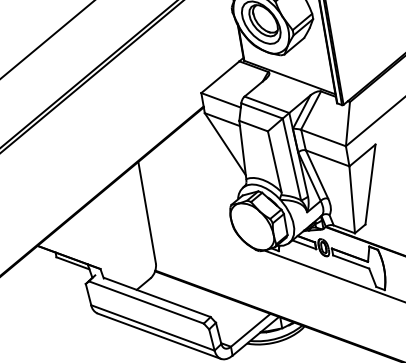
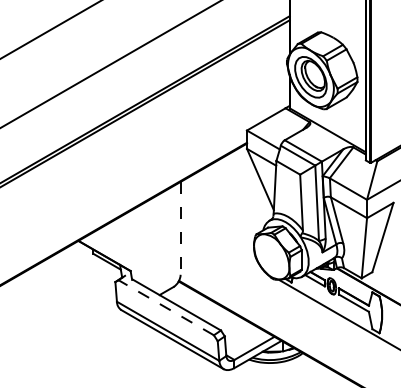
line: (147, 212) -> (180, 228), solid -> dashed
line: (145, 302) -> (165, 307), solid -> dashed

